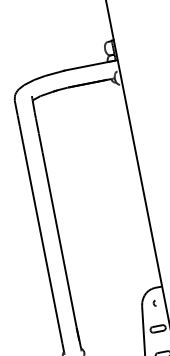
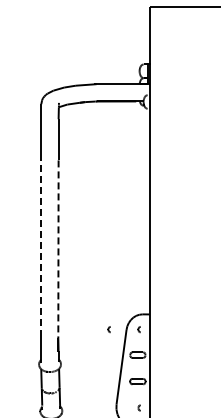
line: (59, 240) -> (58, 249), solid -> dashed
line: (42, 242) -> (41, 248), solid -> dashed
part: (124, 309) -> (108, 329), added

